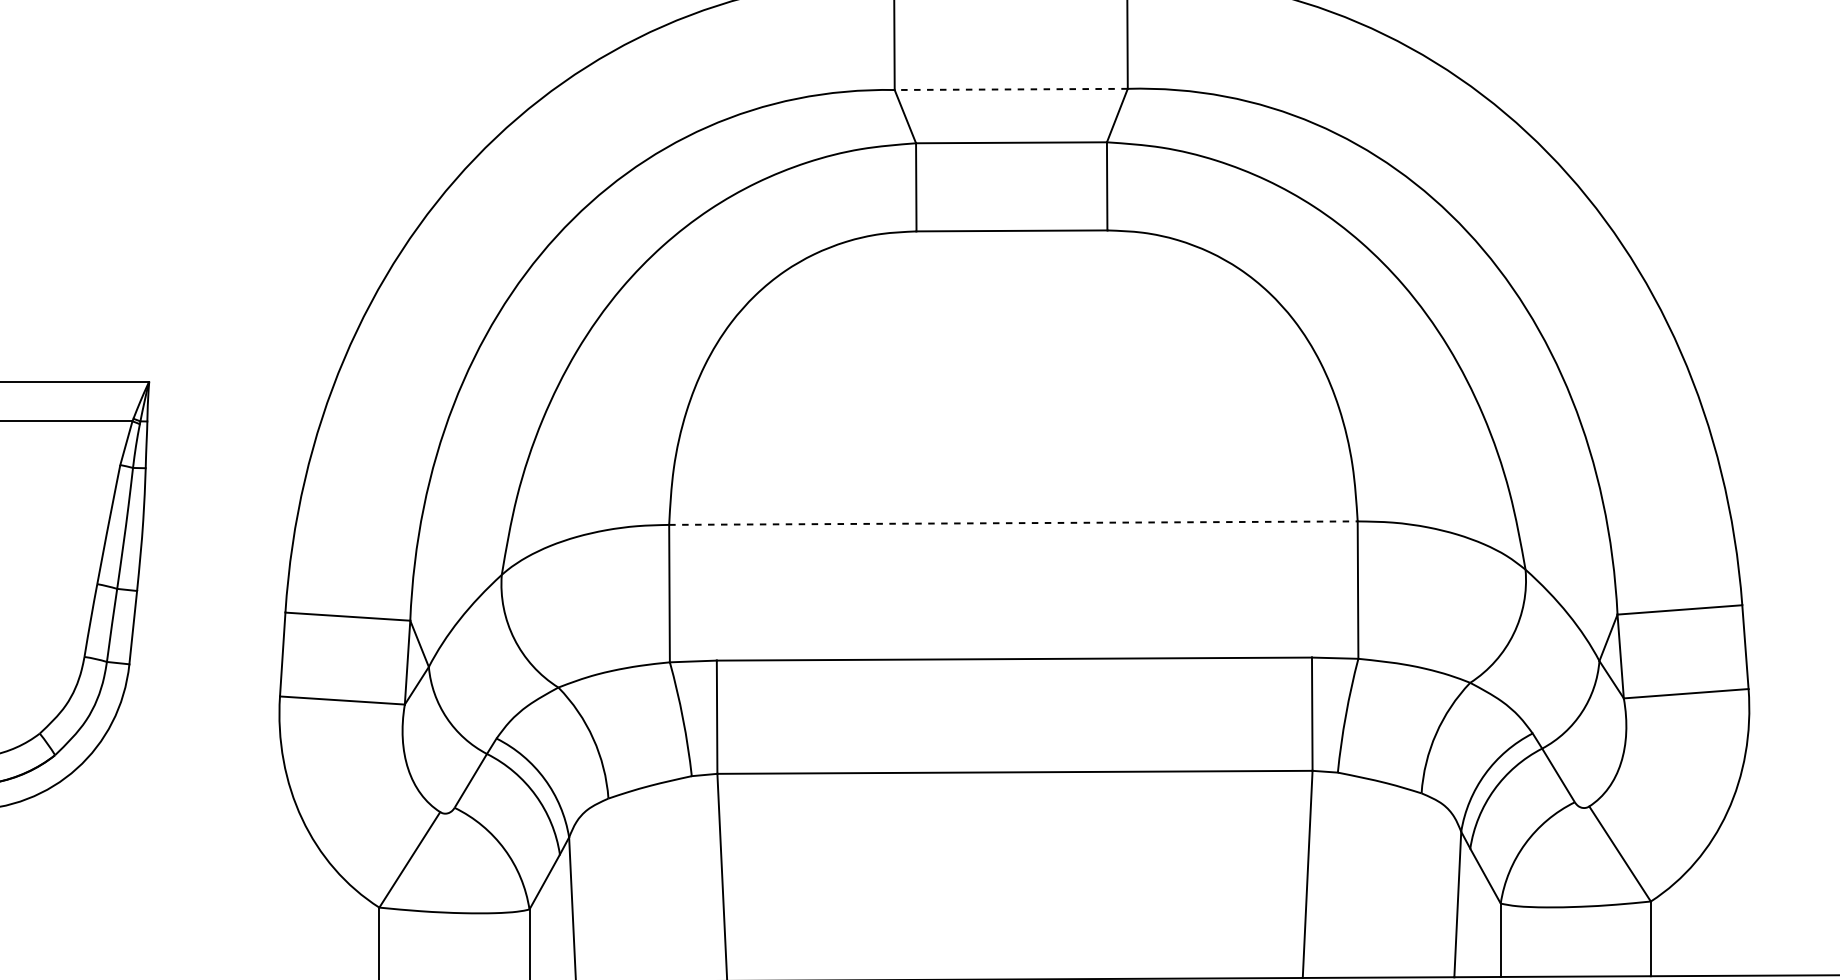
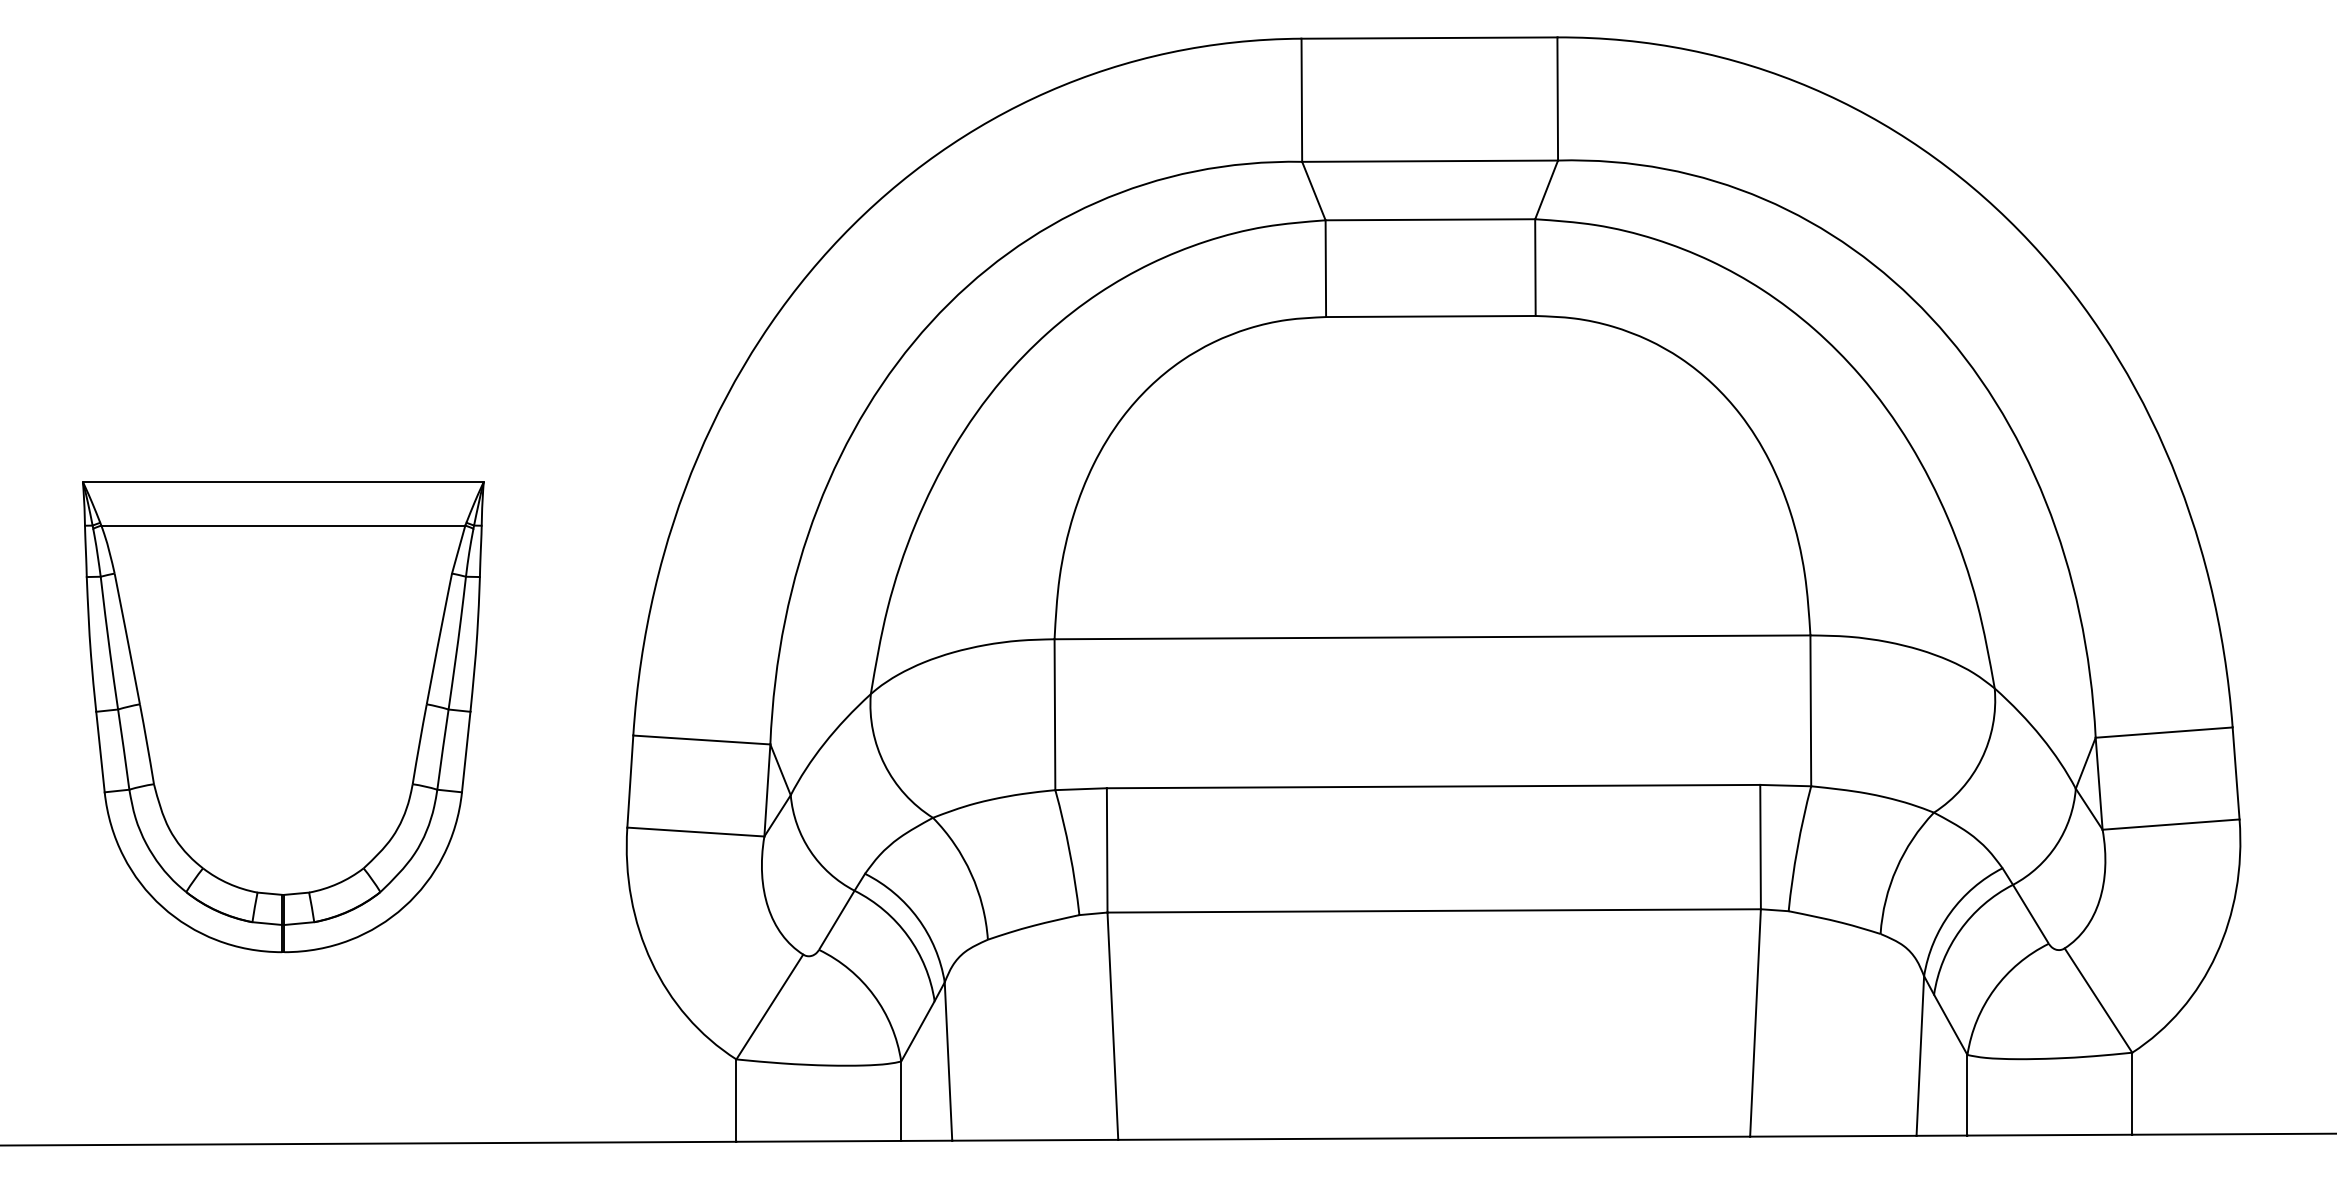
line: (1011, 89) -> (1430, 161), dashed -> solid
line: (1013, 523) -> (1432, 637), dashed -> solid

